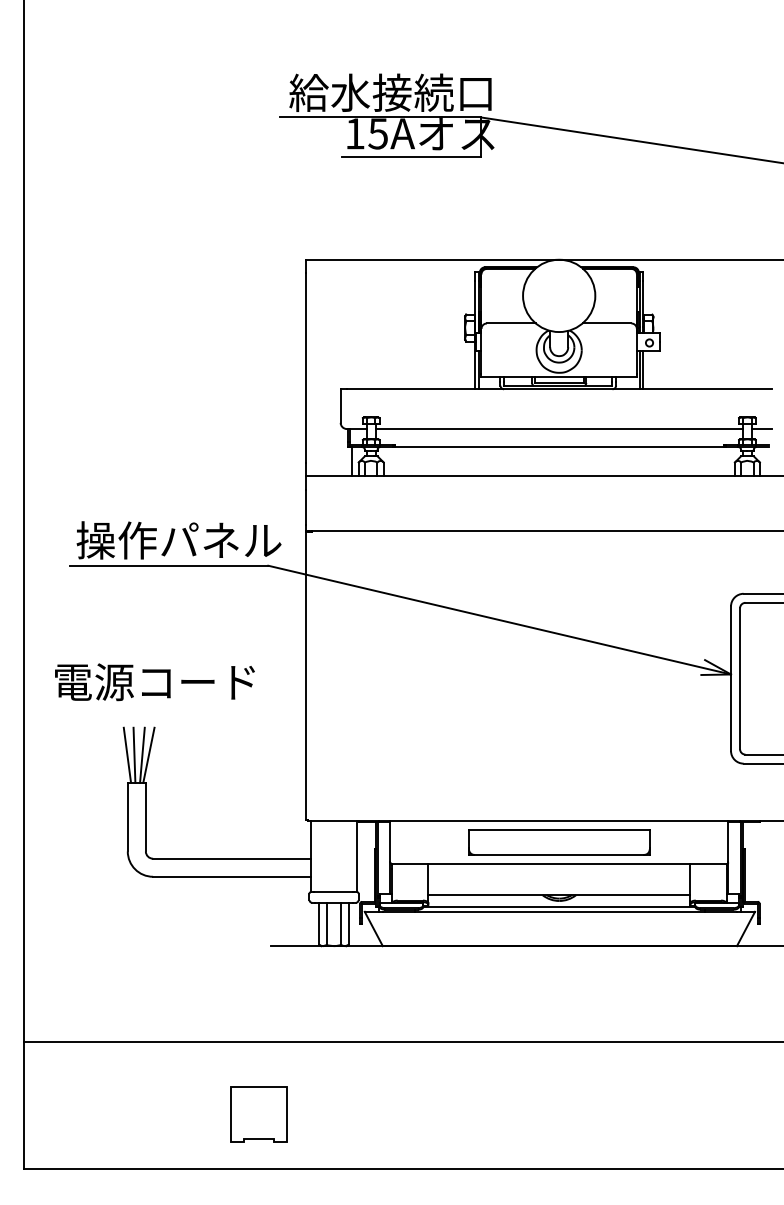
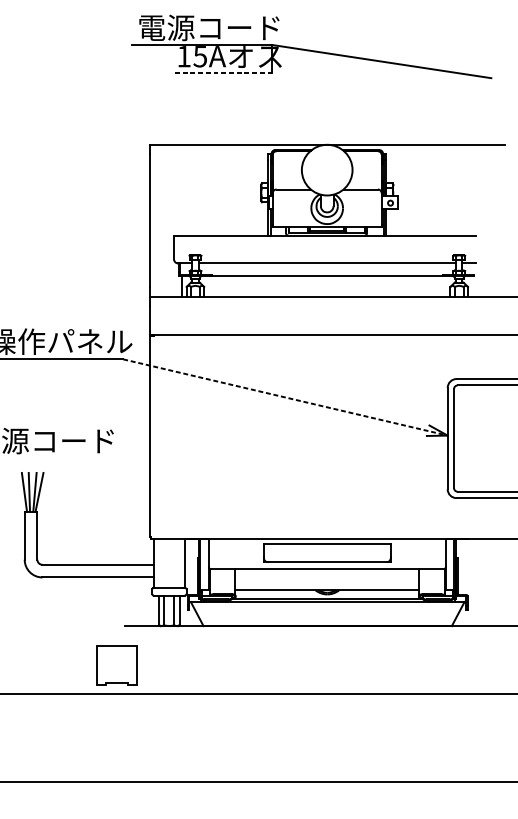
text: (390, 92) -> (208, 27), 給水接続口 -> 電源コード
line: (411, 157) -> (223, 73), solid -> dashed
line: (499, 620) -> (285, 397), solid -> dashed
part: (258, 1114) -> (116, 665), moved

